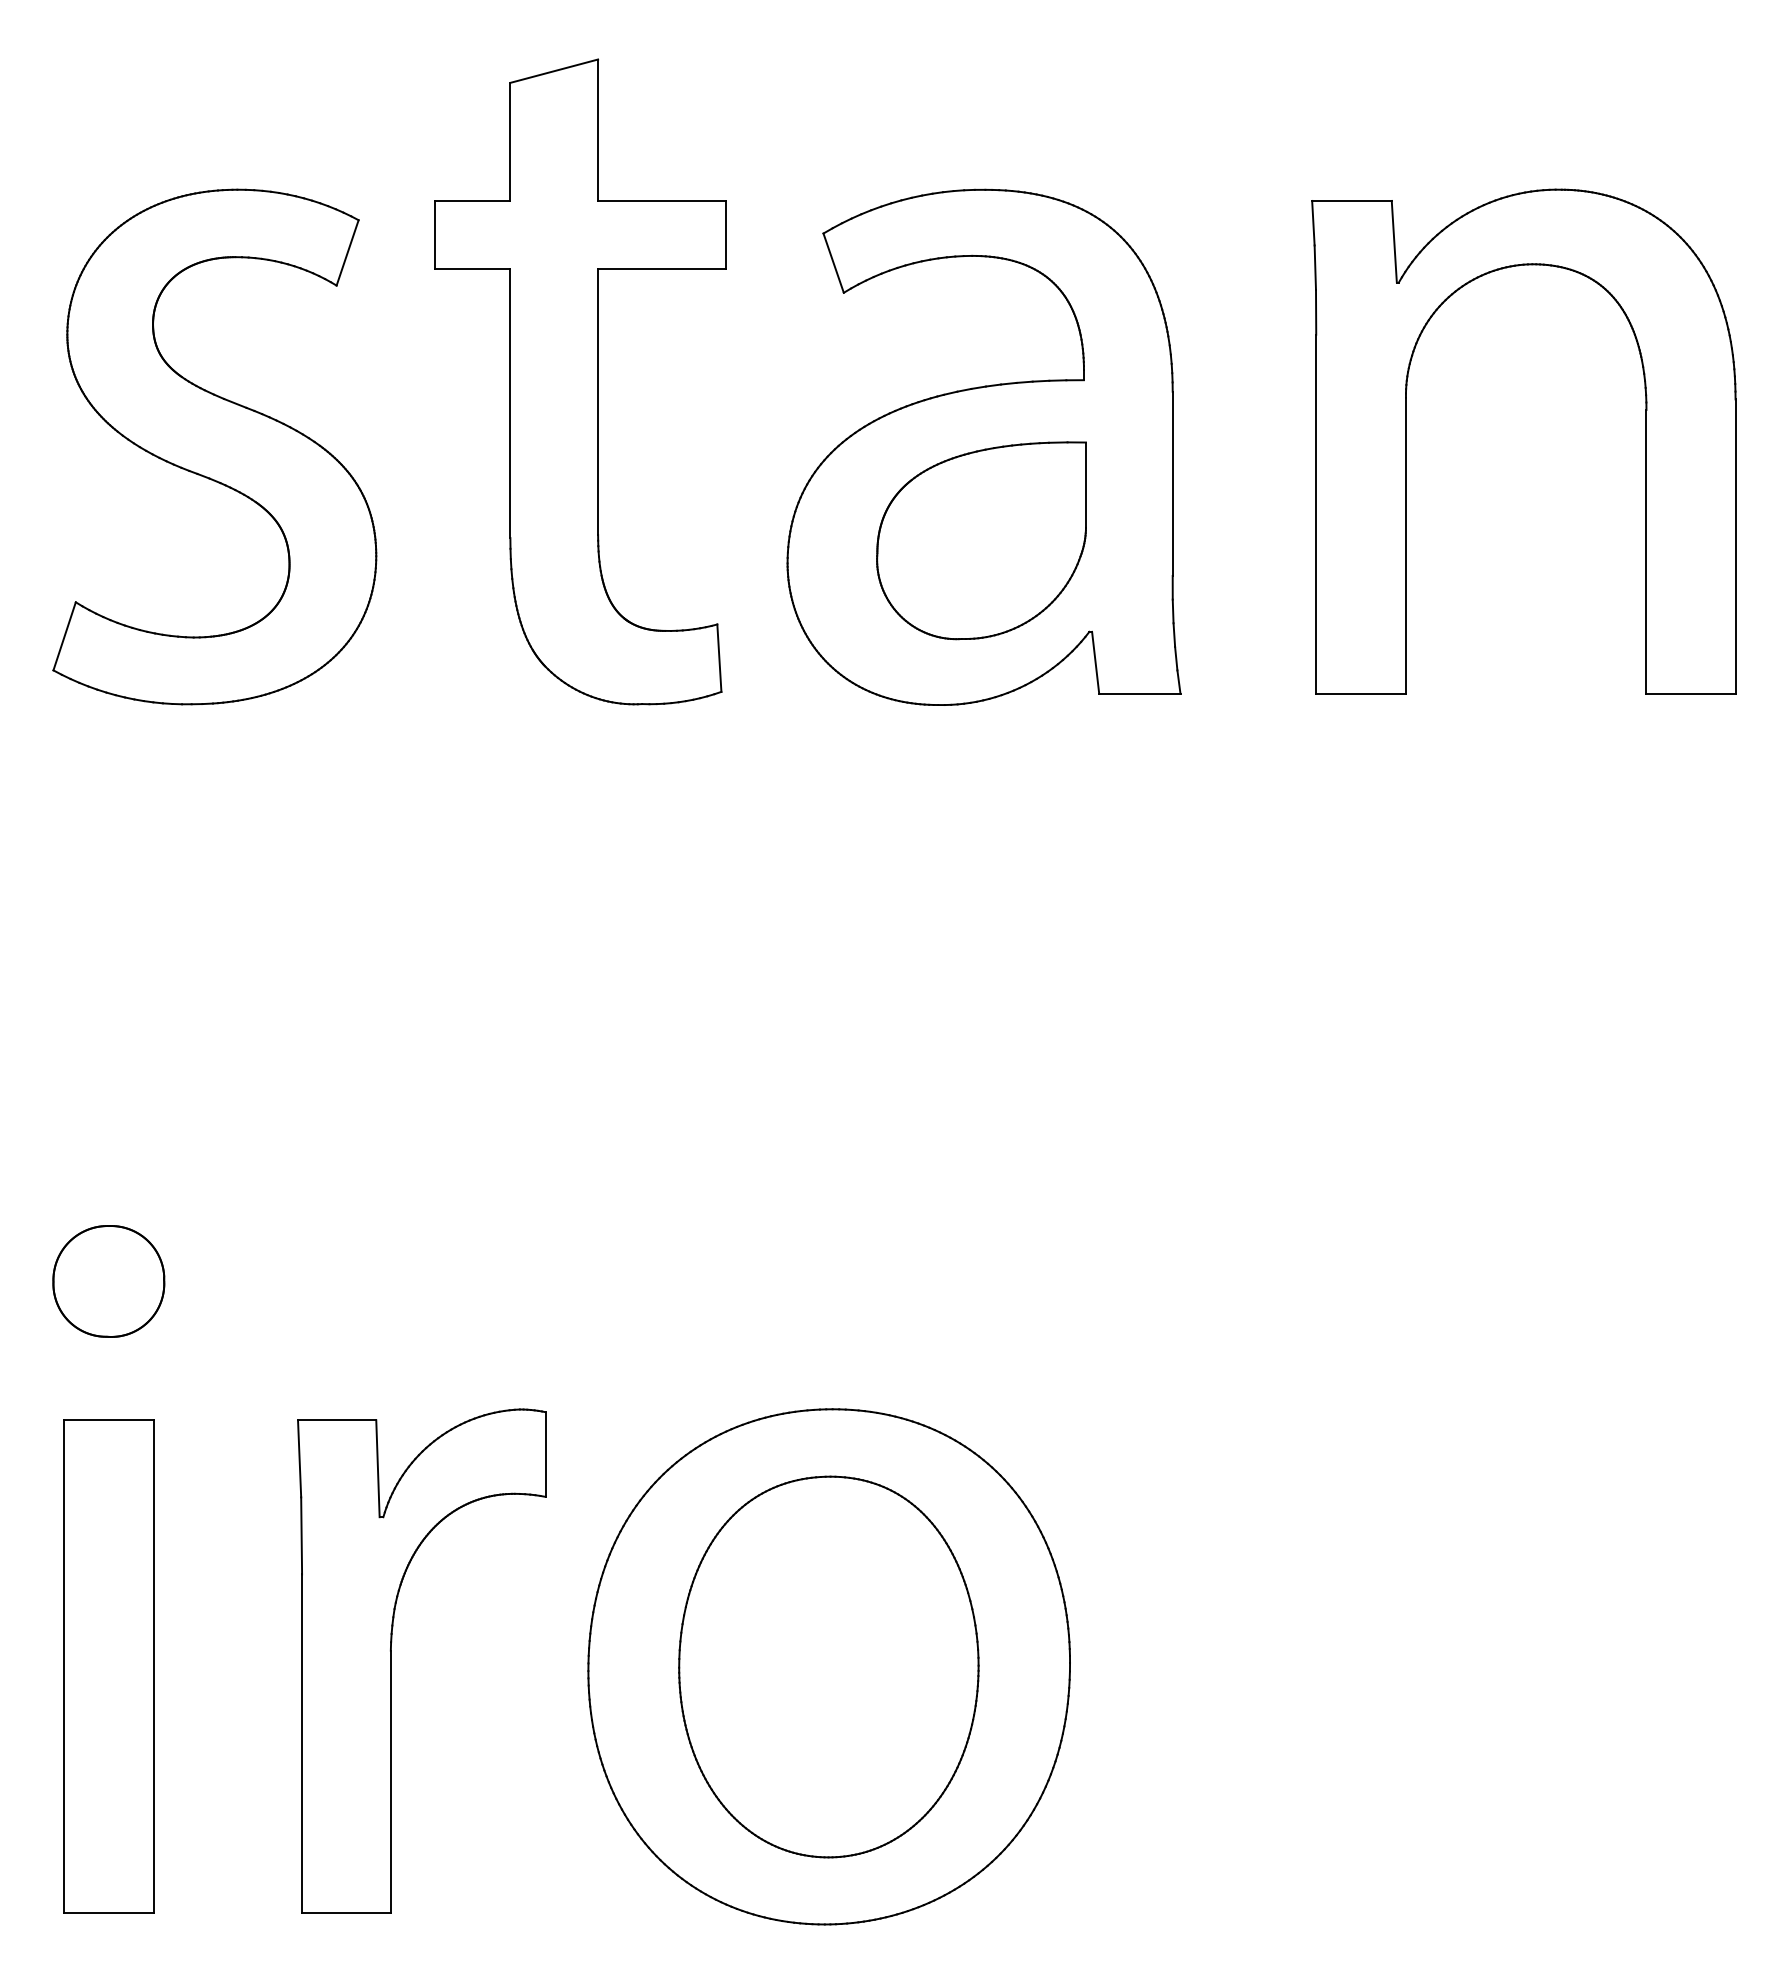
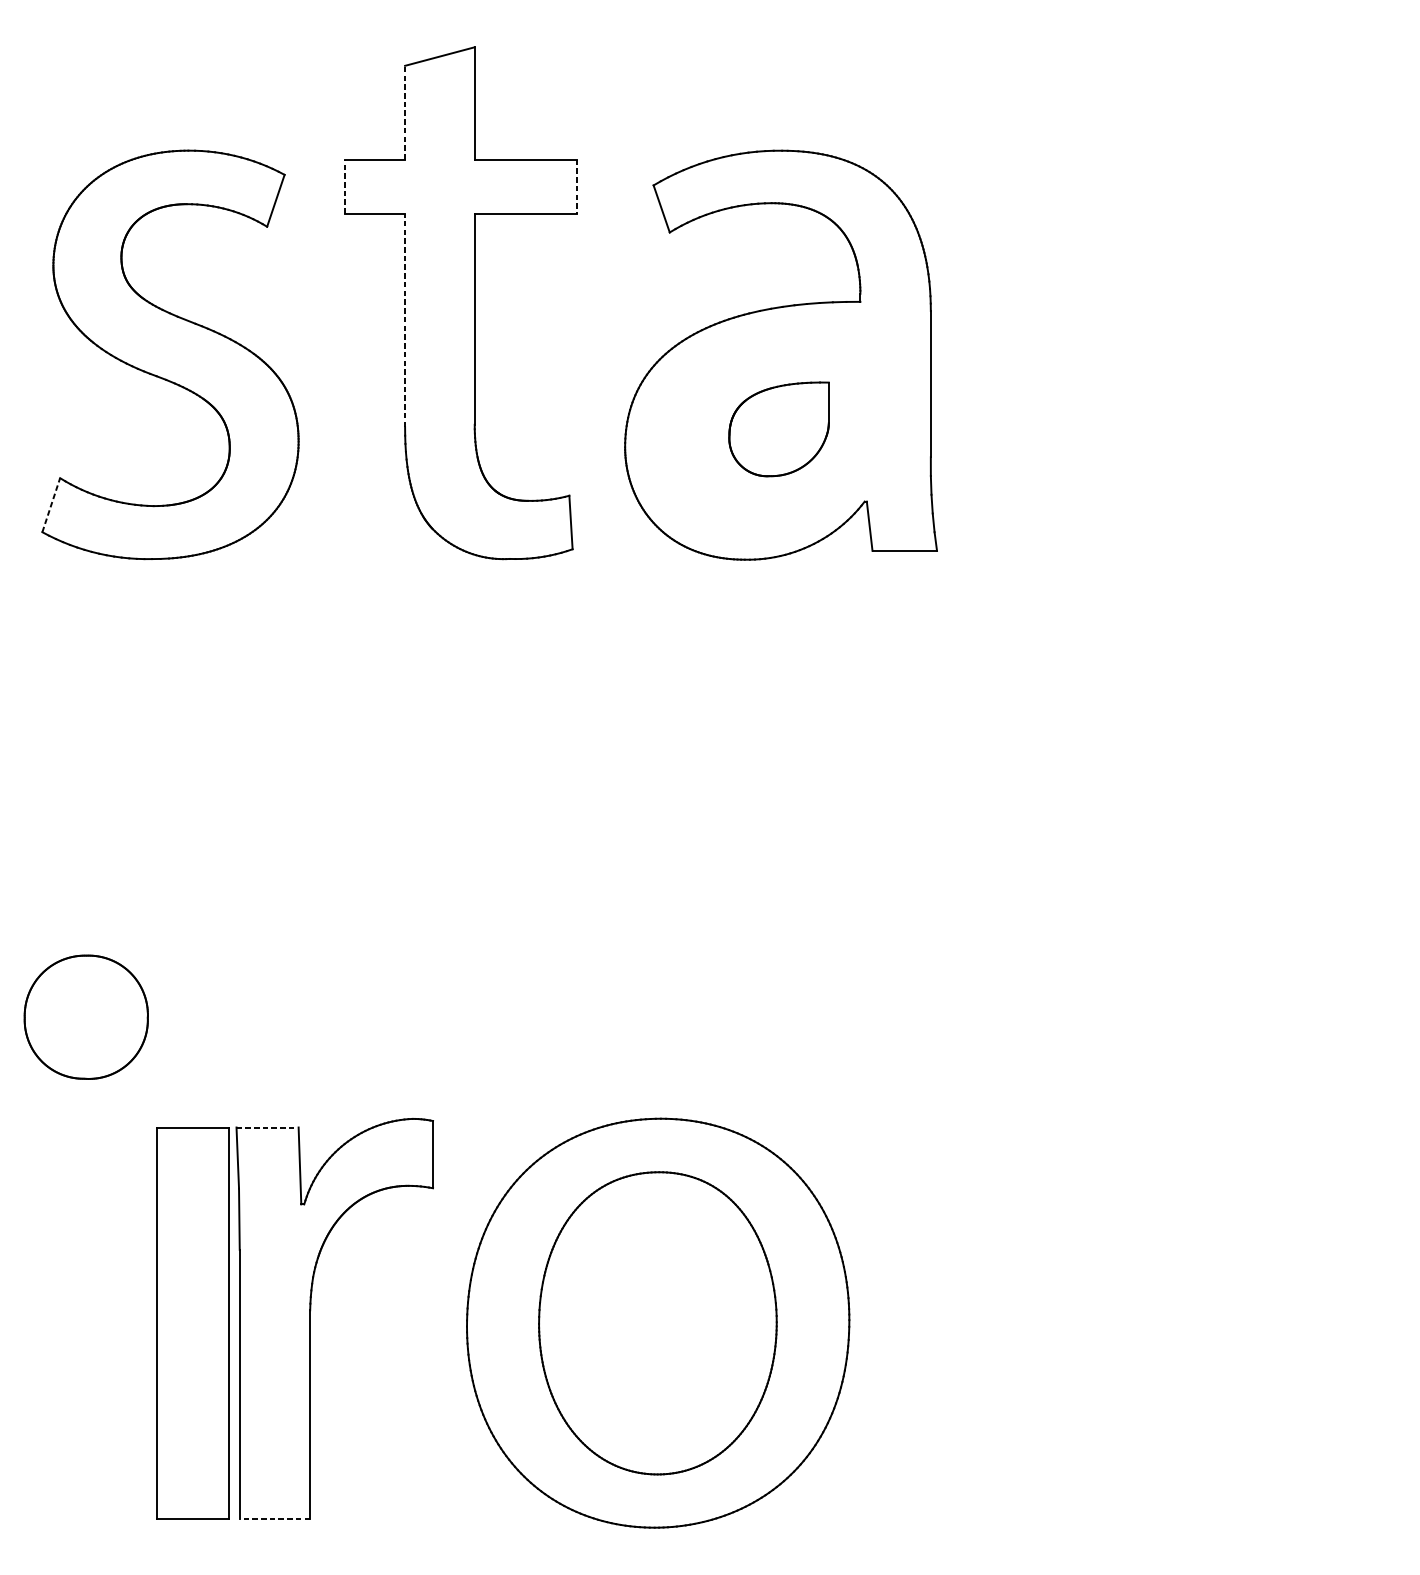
line: (510, 141) -> (405, 112), solid -> dashed
line: (434, 234) -> (344, 186), solid -> dashed
line: (726, 235) -> (576, 186), solid -> dashed
line: (510, 403) -> (405, 320), solid -> dashed
part: (1406, 441) -> (1116, 350), removed
part: (981, 540) -> (779, 429), size x0.6
line: (64, 636) -> (51, 505), solid -> dashed
part: (108, 1281) -> (86, 1017), size x1.4
line: (337, 1420) -> (267, 1127), solid -> dashed
part: (108, 1666) -> (192, 1322), moved
line: (345, 1913) -> (274, 1518), solid -> dashed

